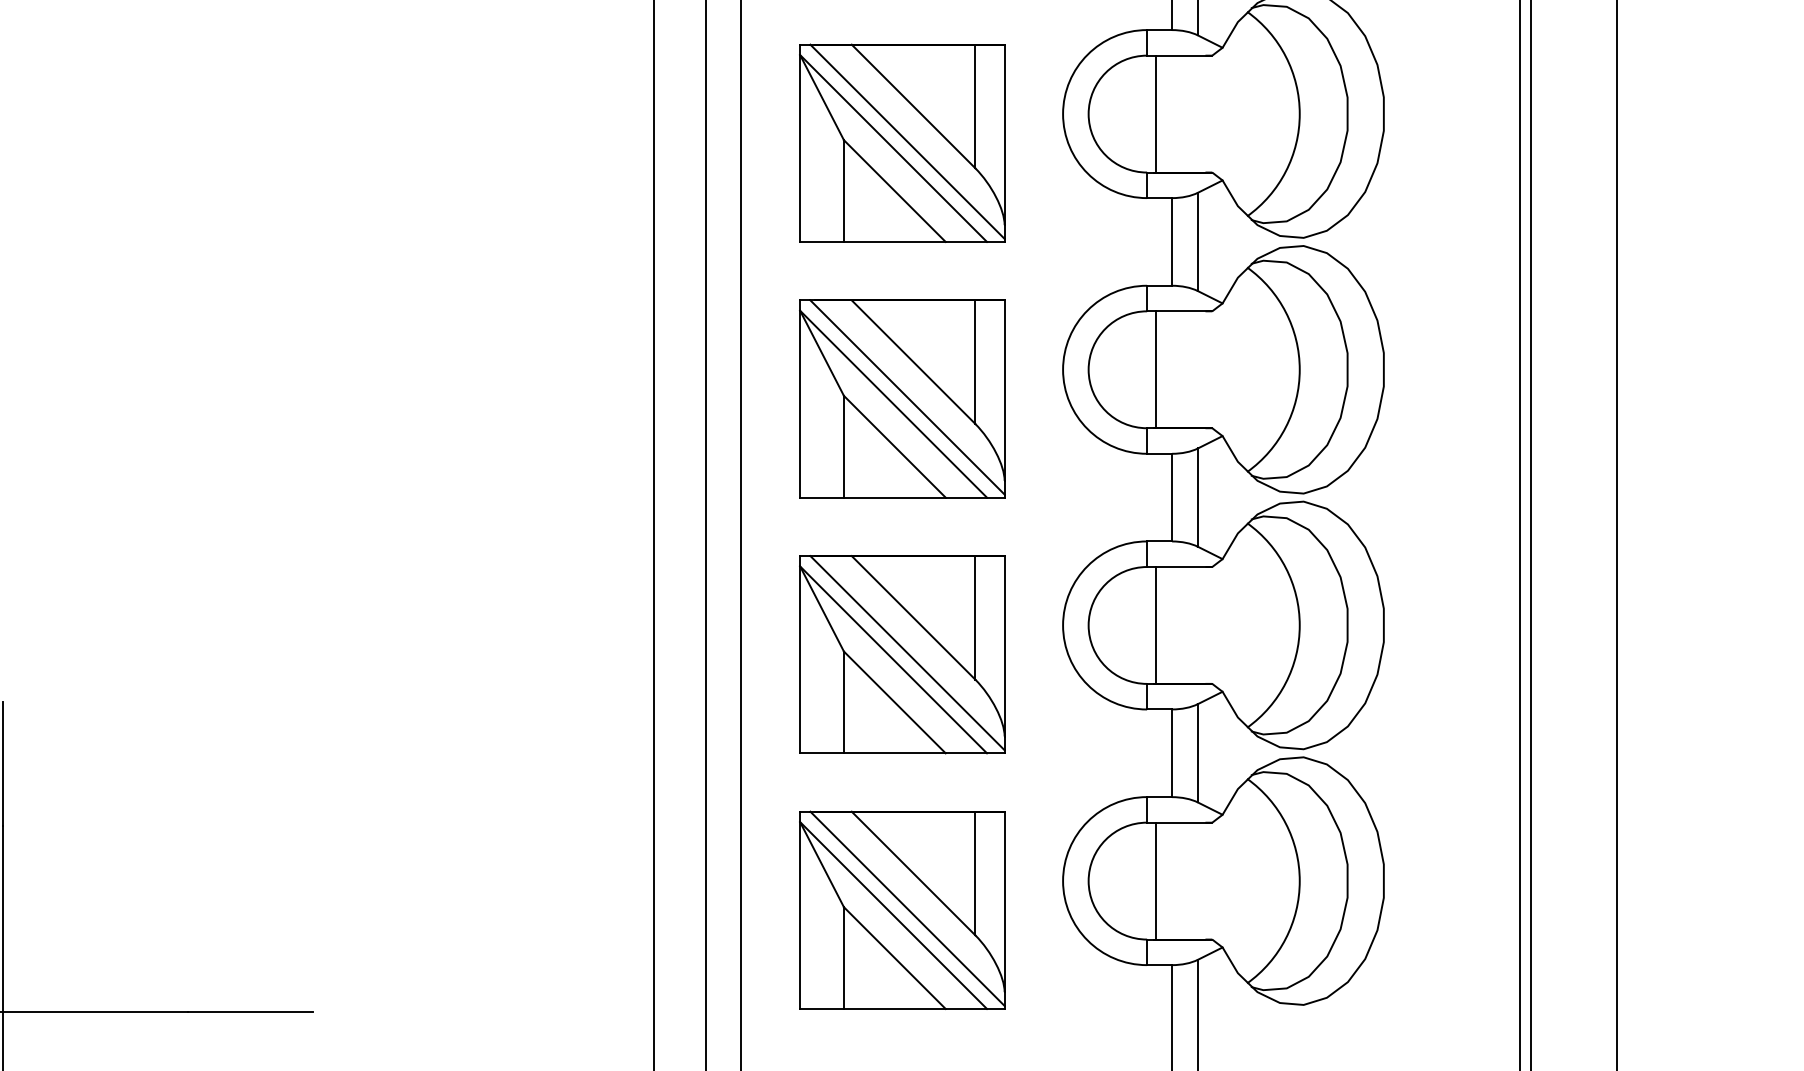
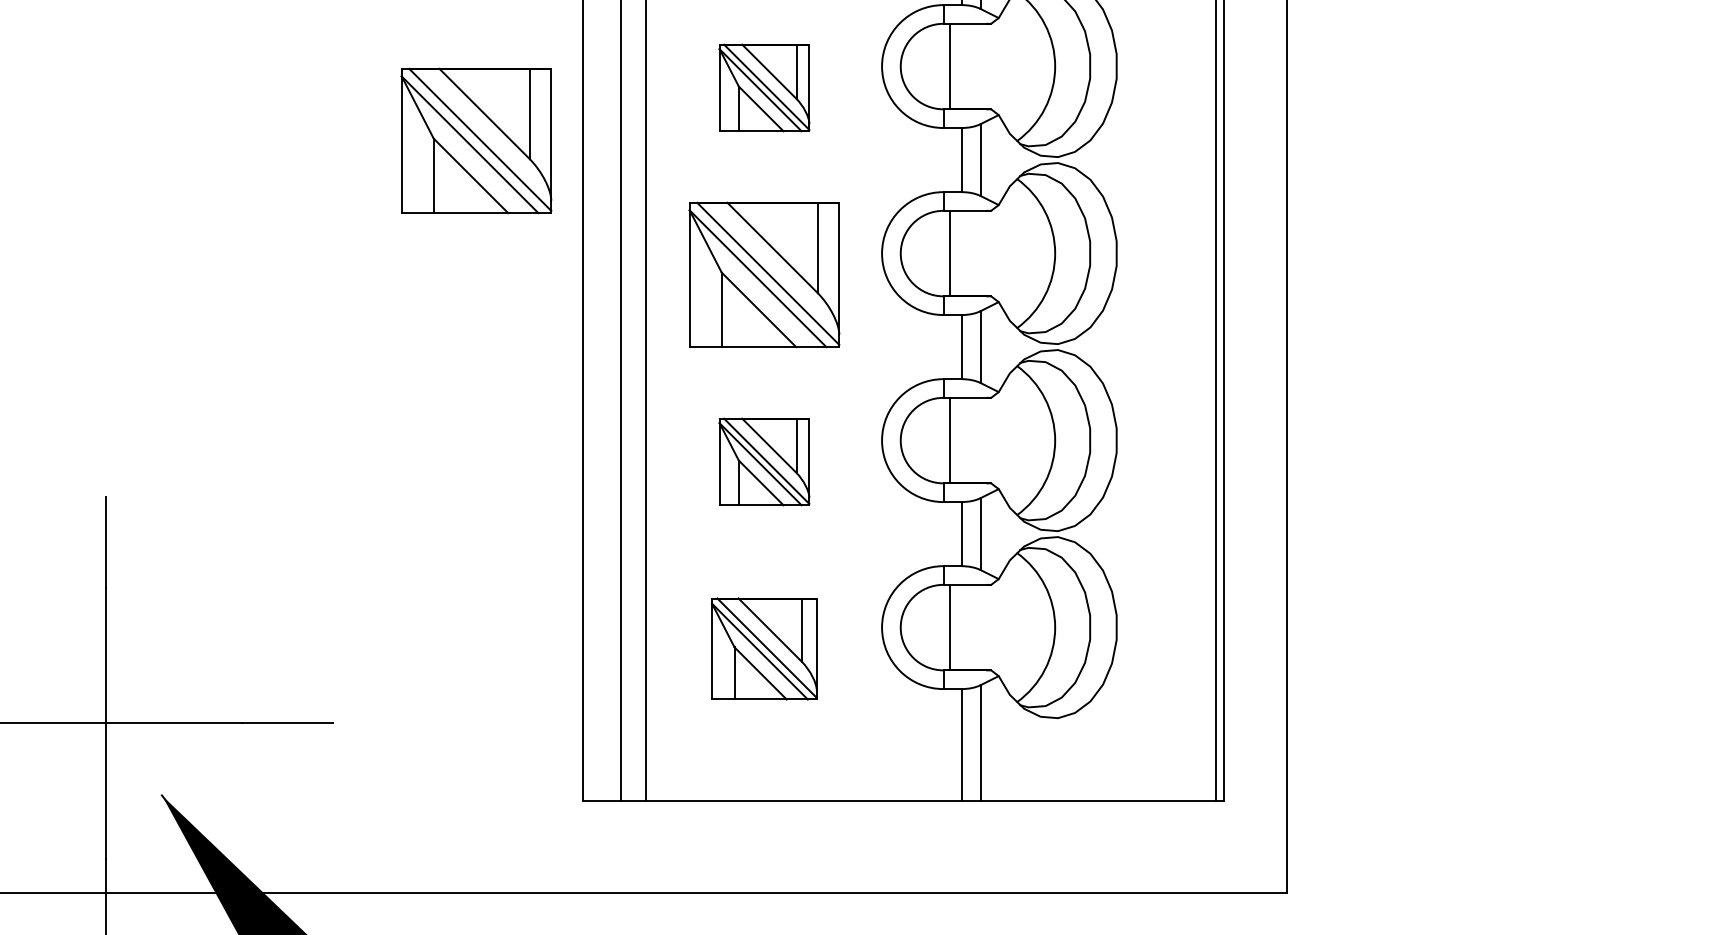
part: (902, 142) -> (764, 87), size x0.6
part: (508, 215) -> (476, 140), added
part: (902, 654) -> (764, 461), size x0.6
part: (902, 909) -> (764, 648), size x0.7

